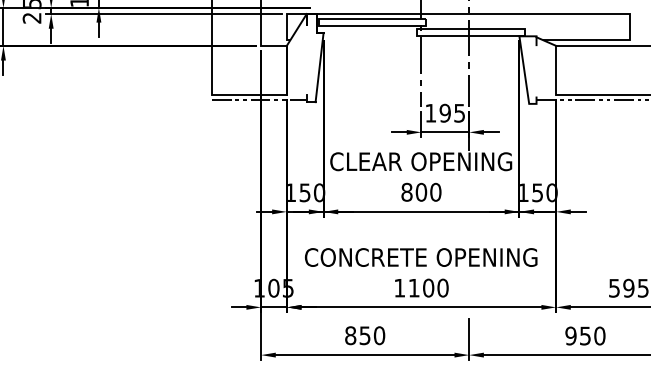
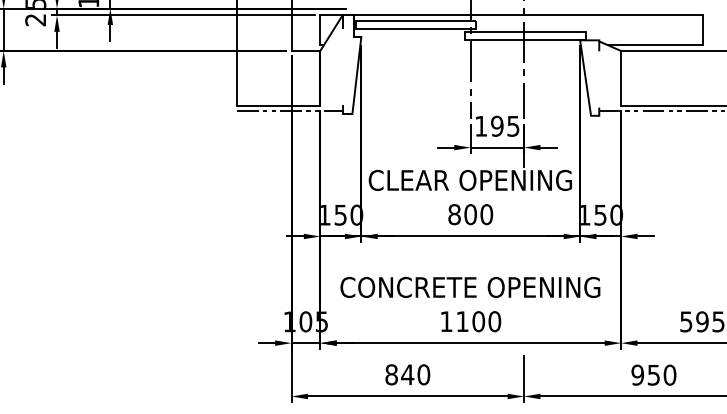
text: (365, 335) -> (408, 374), 850 -> 840

